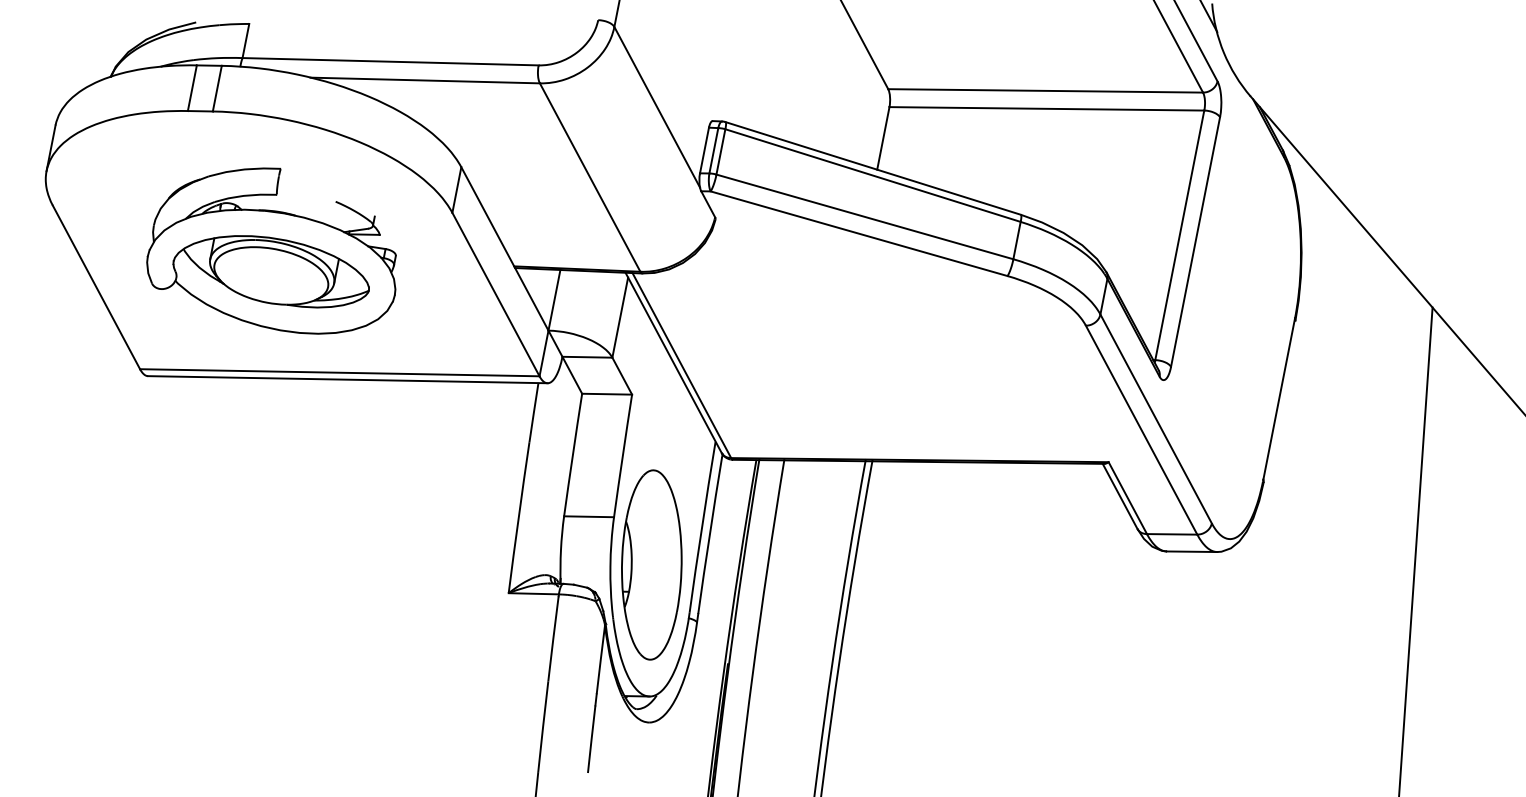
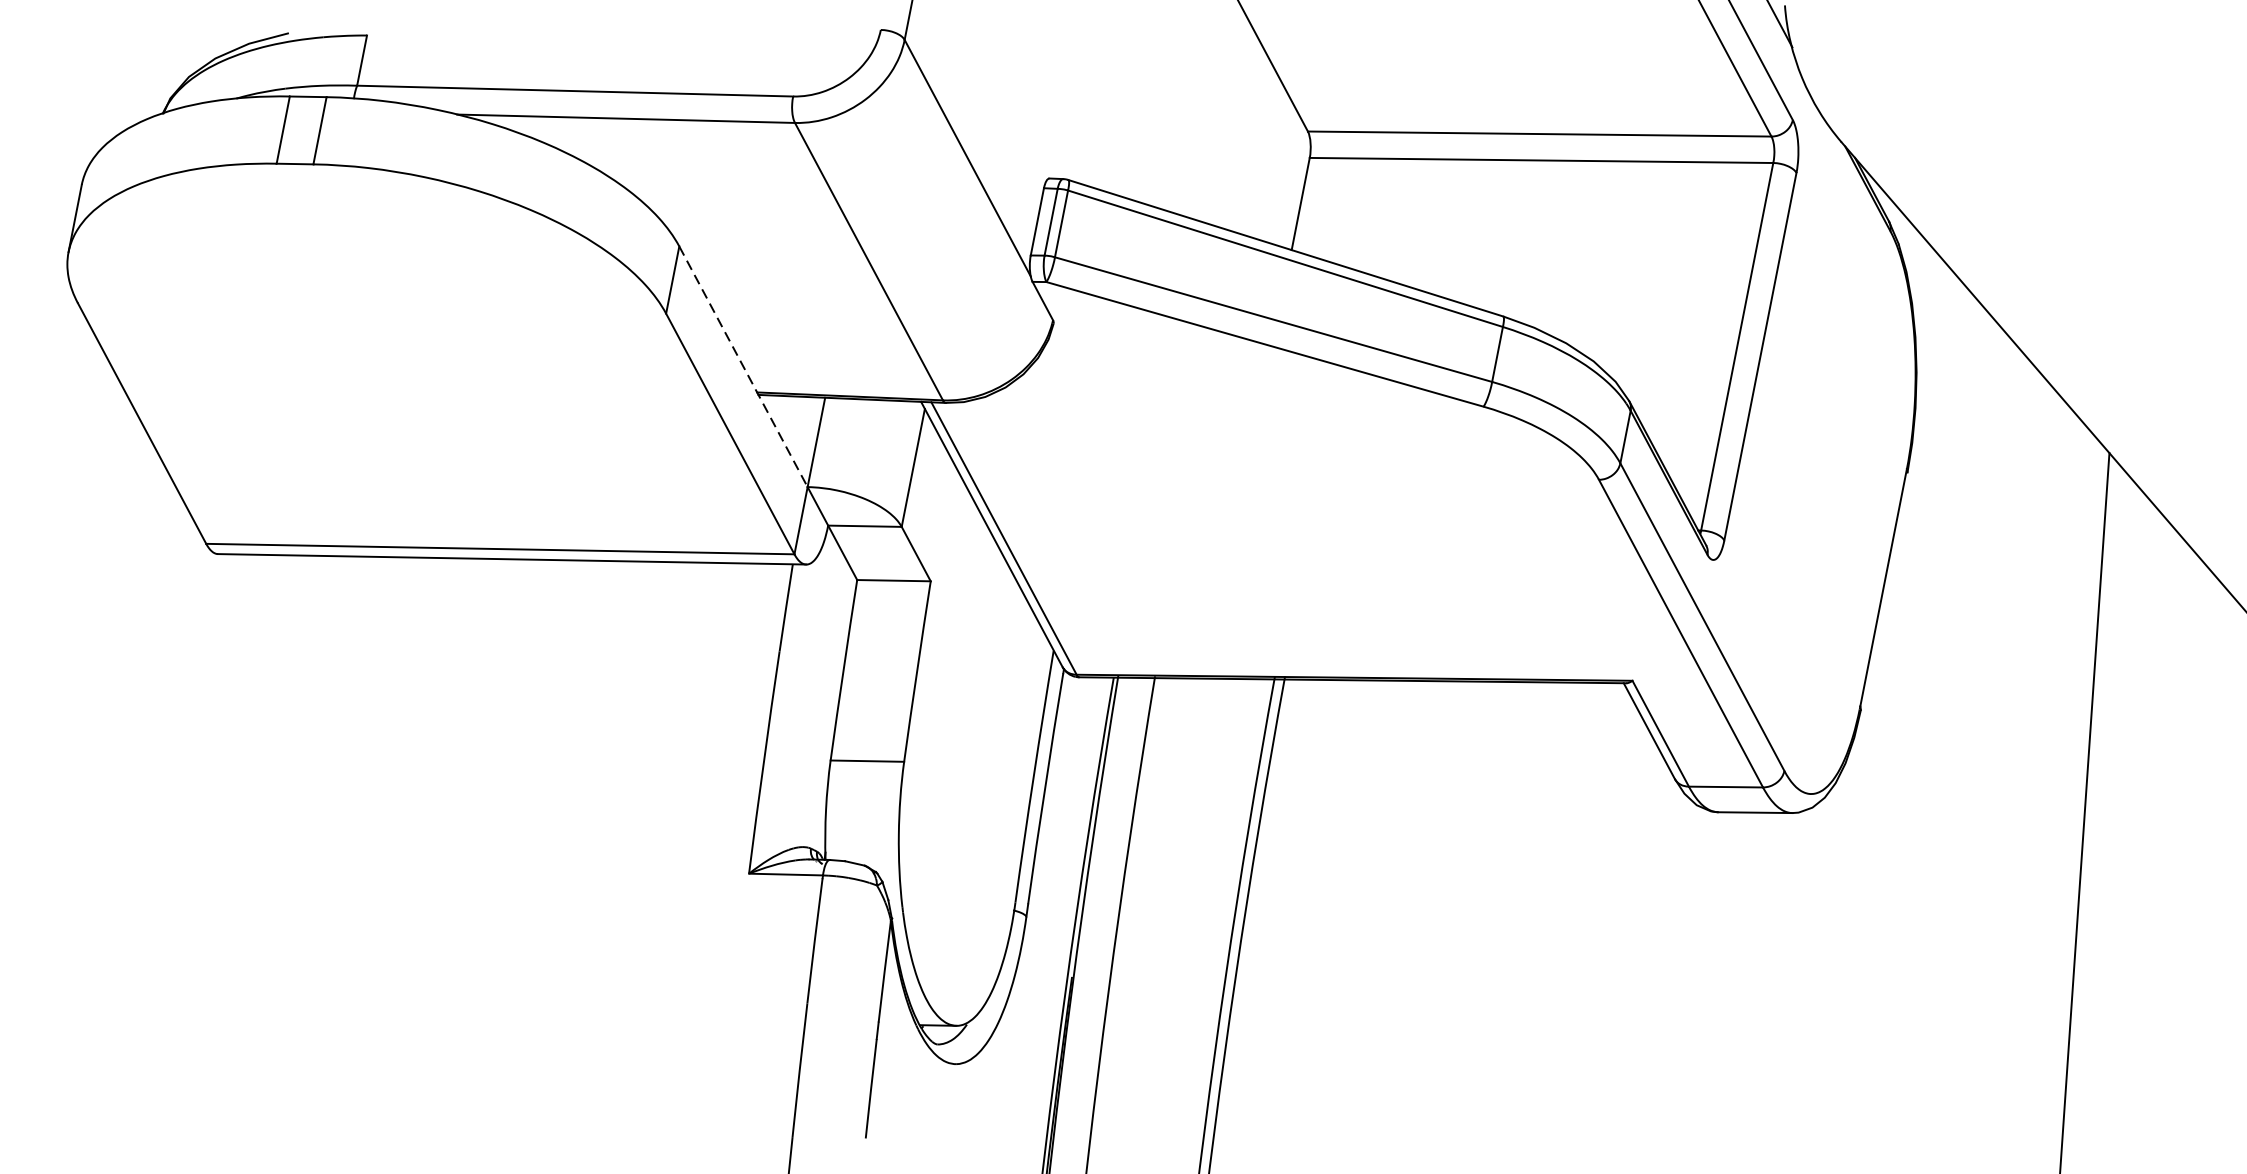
line: (504, 248) -> (742, 366), solid -> dashed
part: (271, 250) -> (399, 369), removed
part: (651, 564) -> (959, 831), removed

